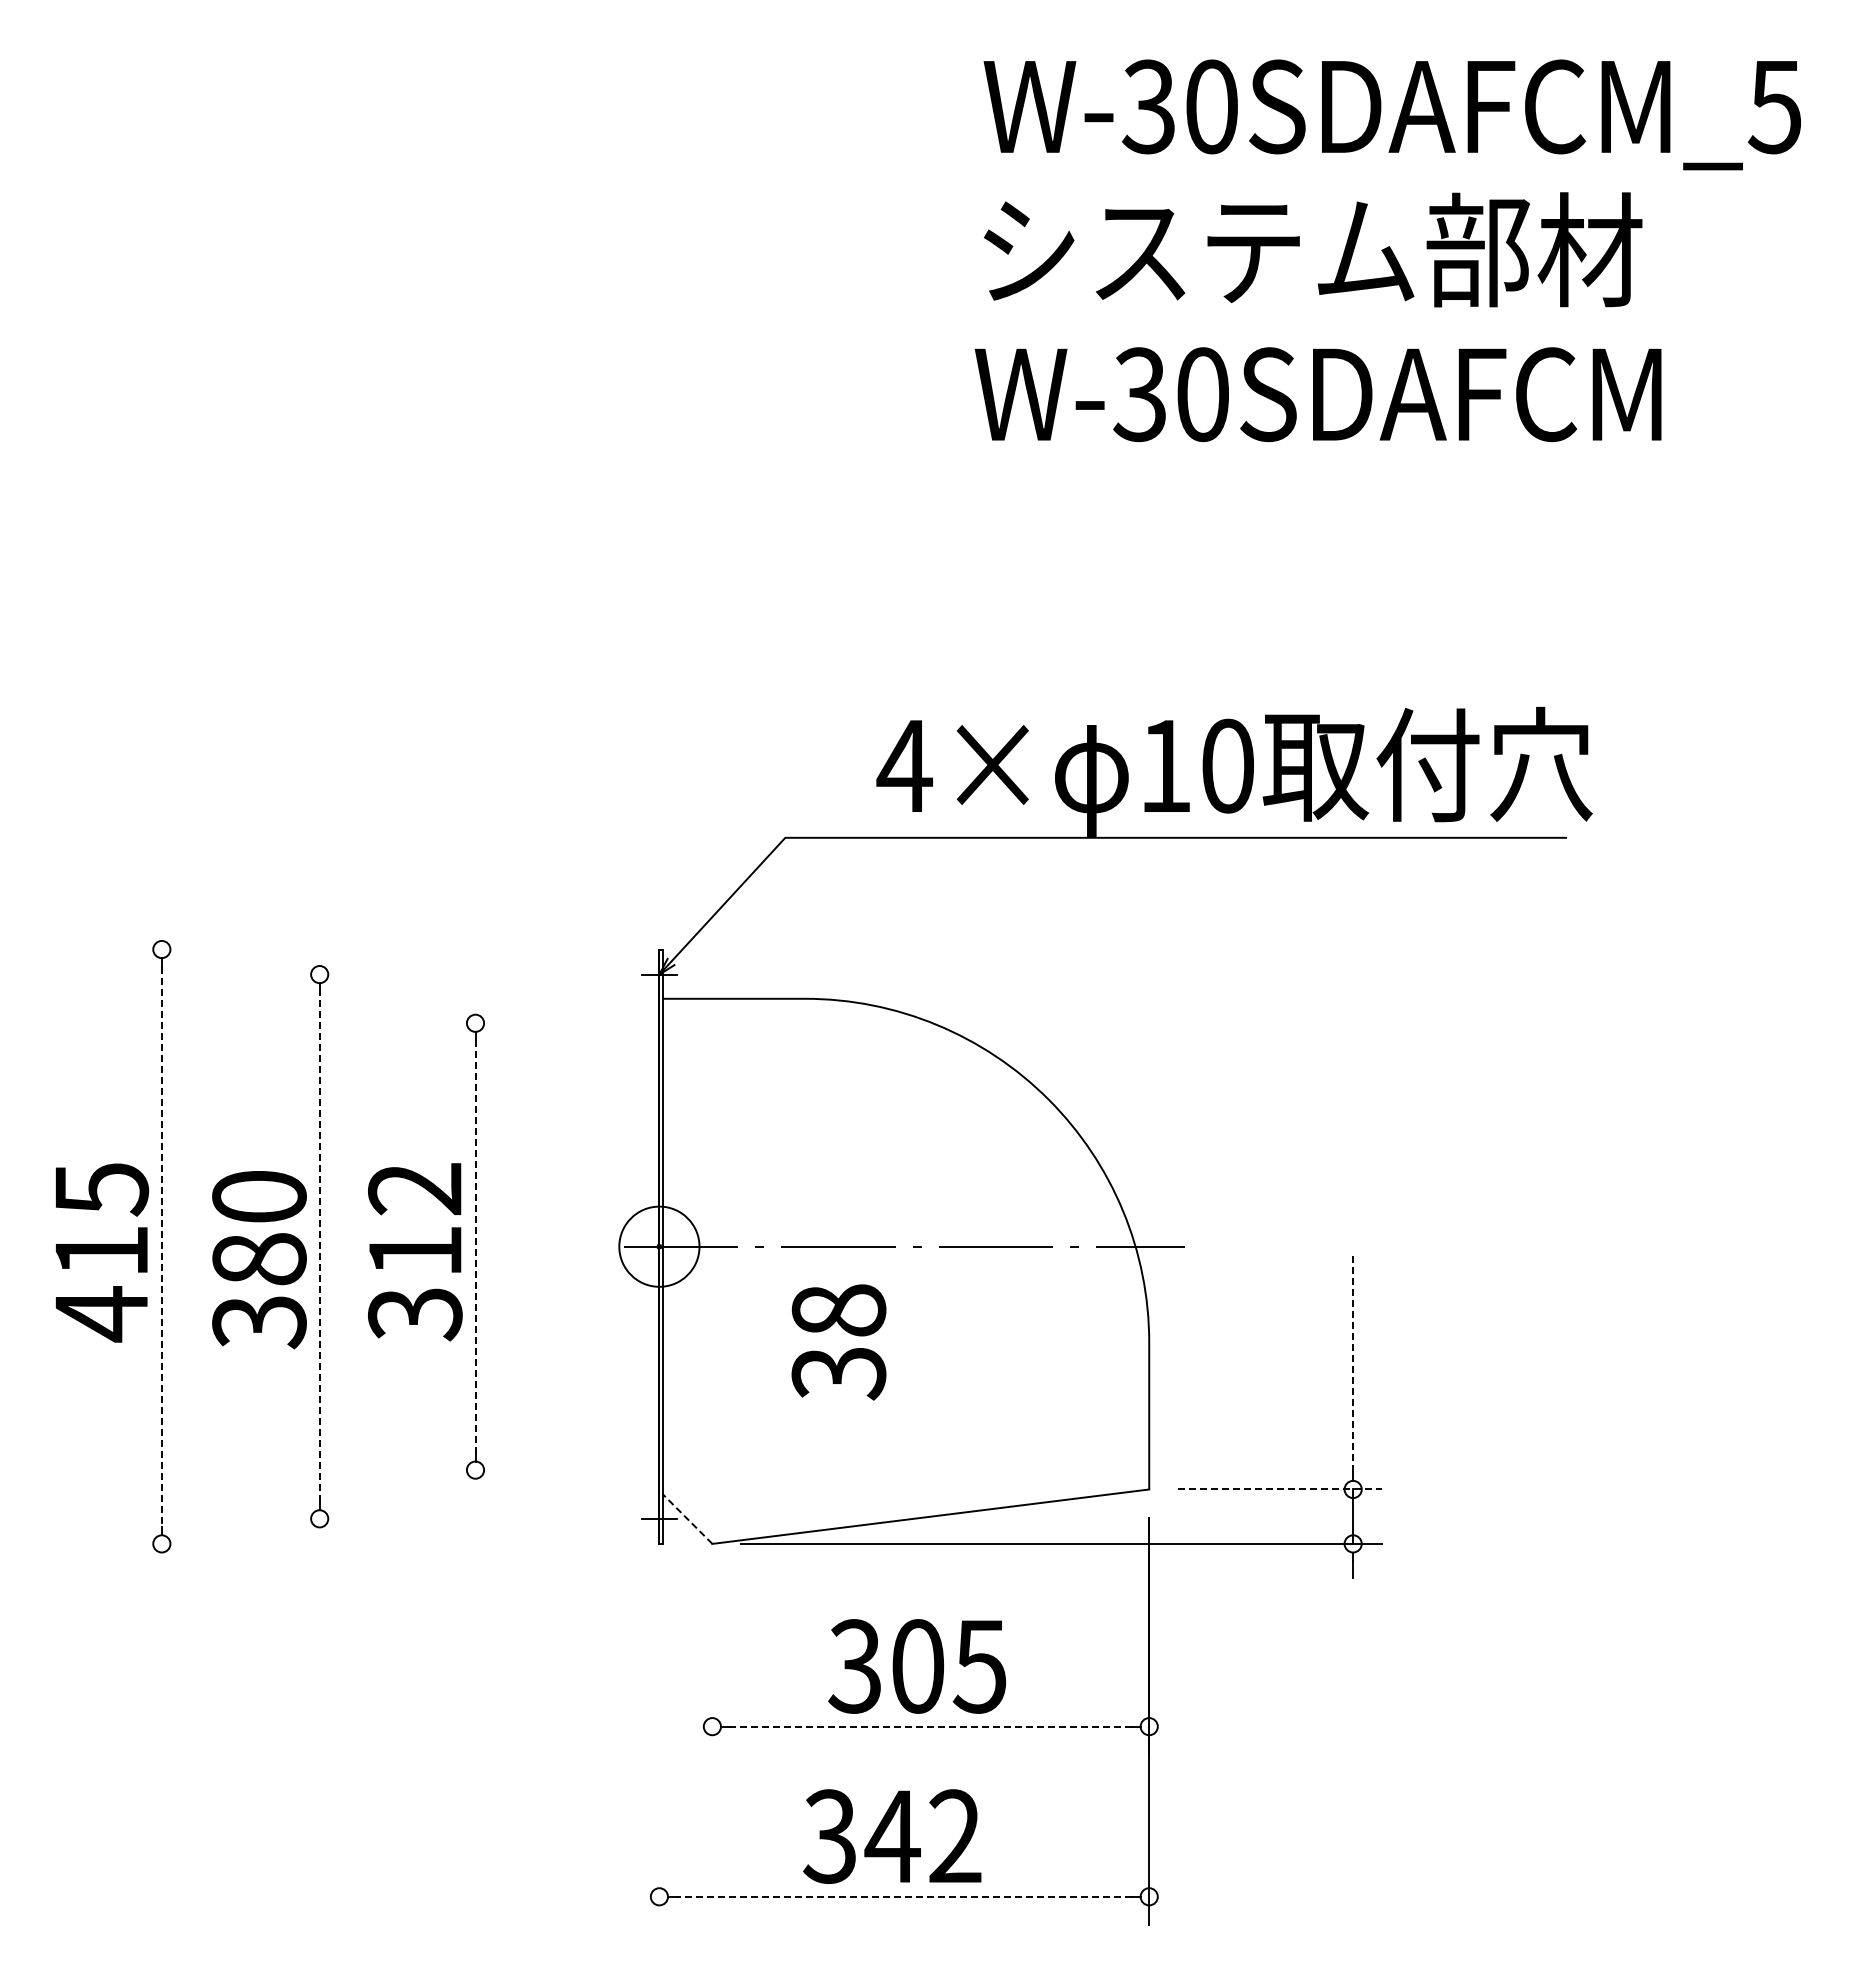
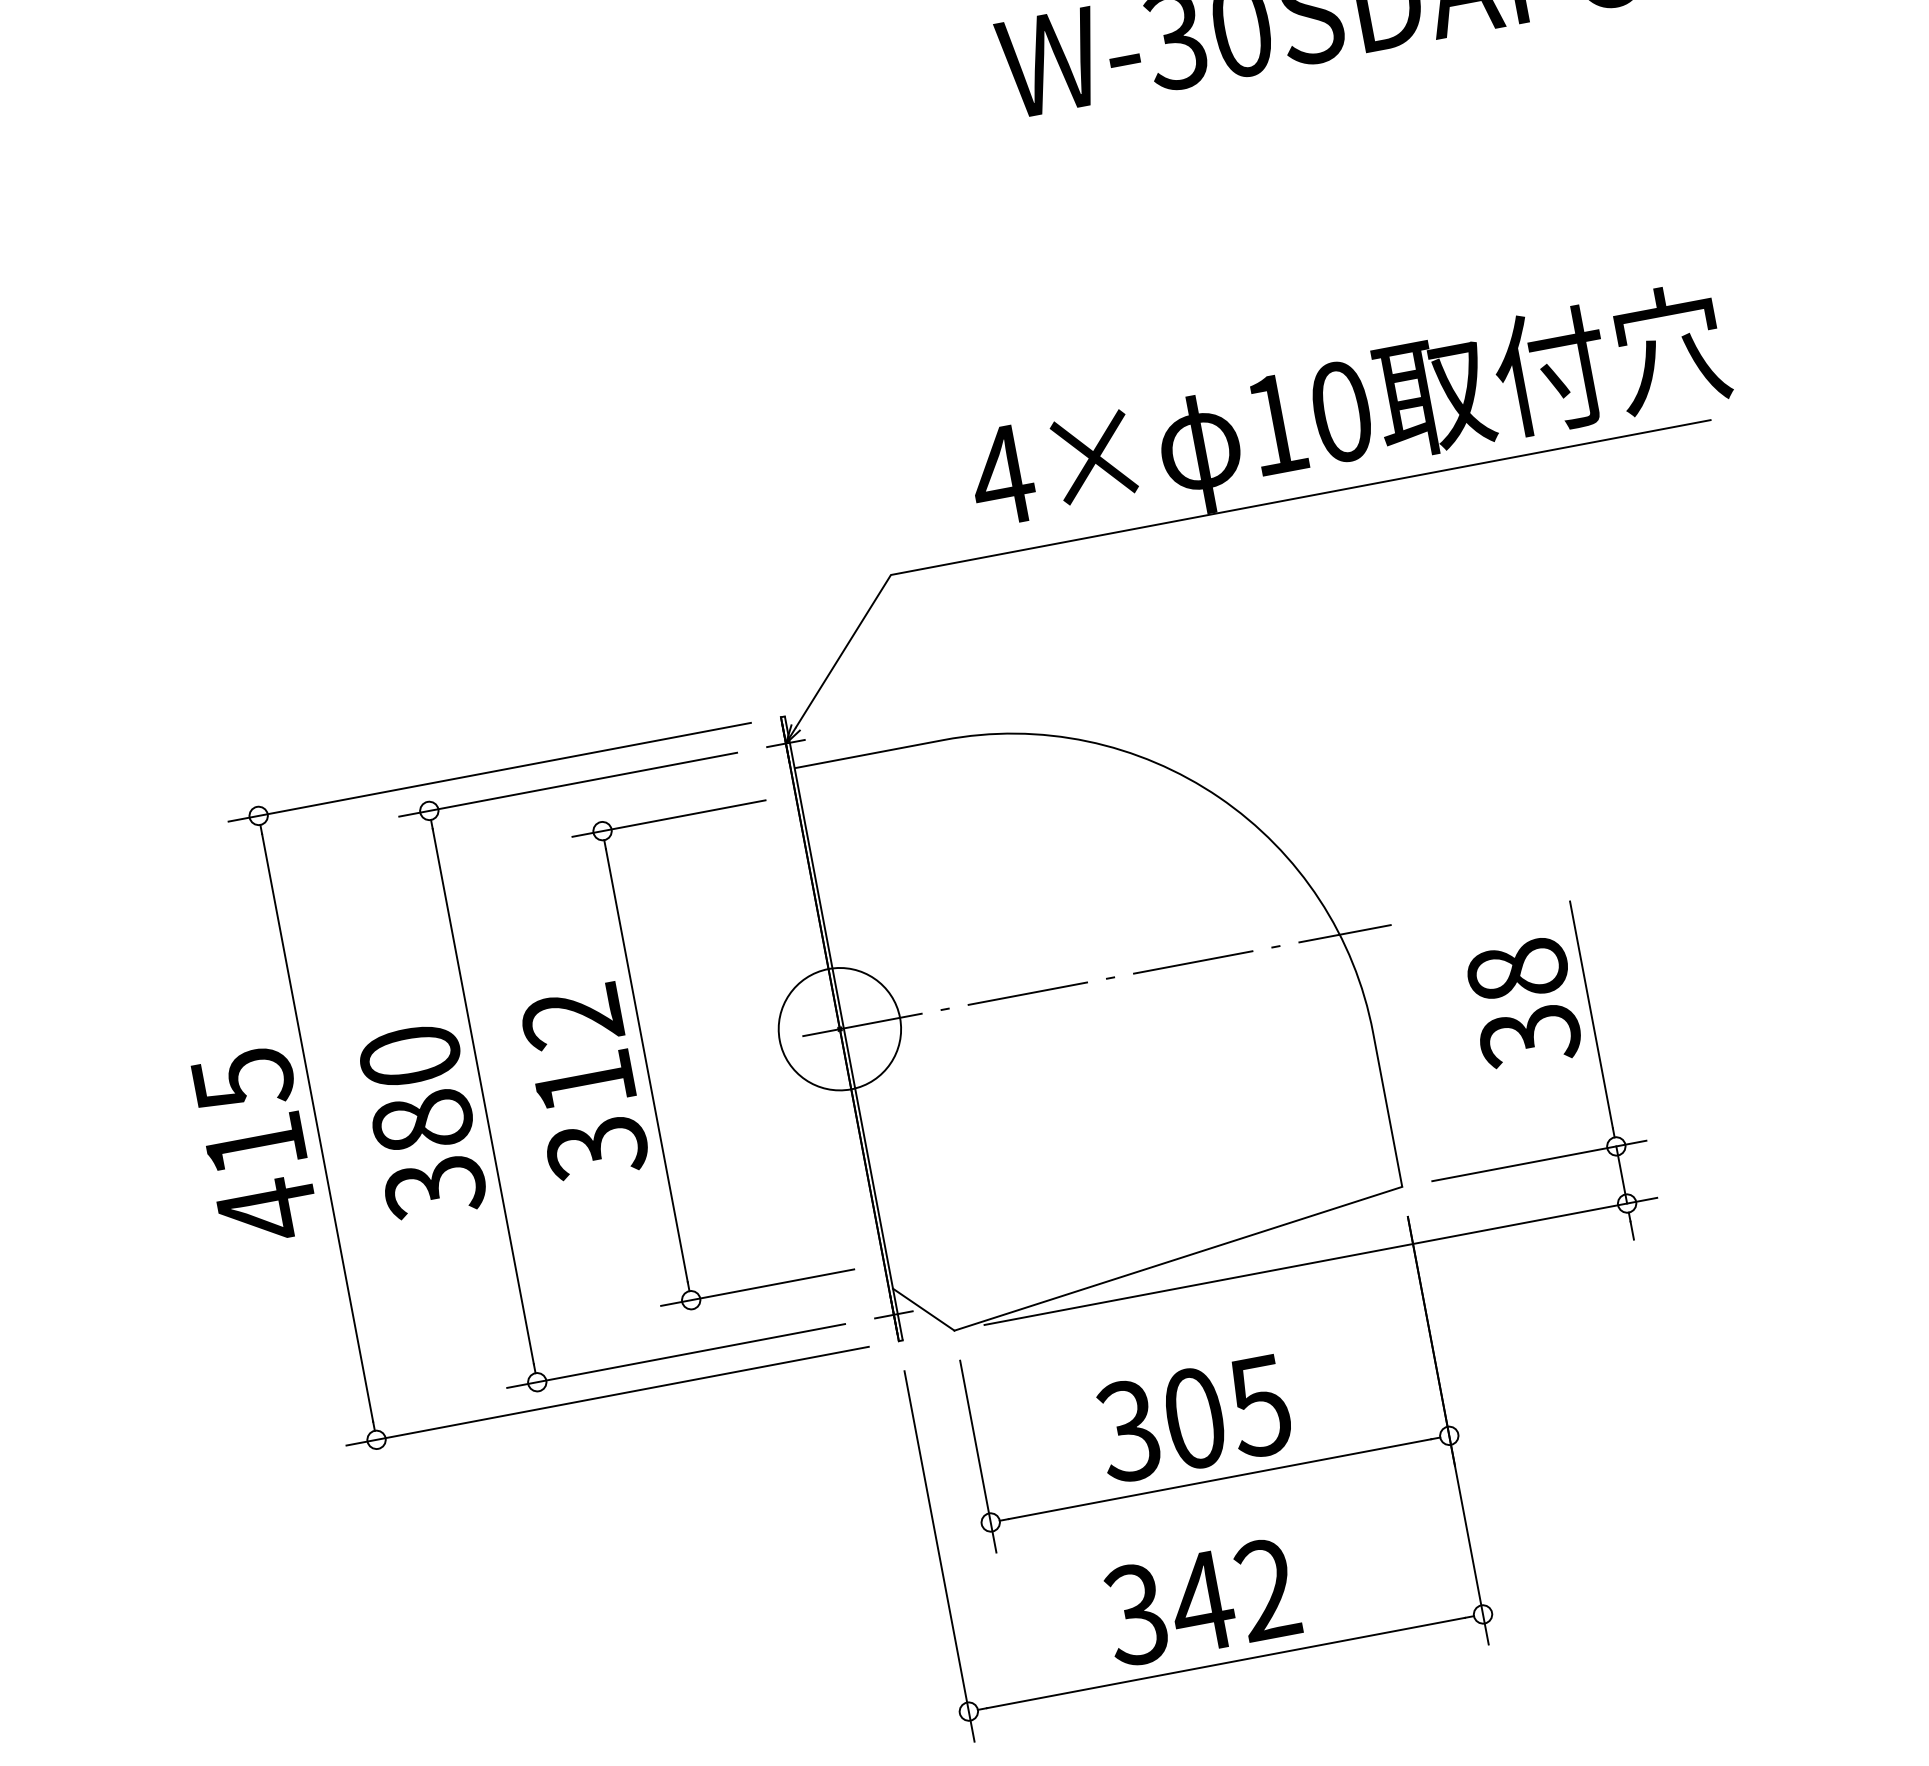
line: (381, 949) -> (489, 772), added
line: (451, 974) -> (567, 784), added
line: (538, 1023) -> (668, 818), added
line: (161, 1246) -> (317, 1127), dashed -> solid
line: (319, 1246) -> (483, 1096), dashed -> solid
circle: (659, 1246) -> (839, 1028), size x1.43
line: (475, 1247) -> (647, 1066), dashed -> solid
text: (838, 1342) -> (1523, 1004), moved
line: (1353, 1363) -> (1591, 1014), dashed -> solid
line: (538, 1470) -> (757, 1288), added
line: (1279, 1489) -> (1538, 1161), dashed -> solid
line: (451, 1518) -> (675, 1355), added
line: (687, 1519) -> (923, 1309), dashed -> solid
line: (381, 1543) -> (607, 1395), added
line: (712, 1663) -> (978, 1456), added
line: (930, 1726) -> (1219, 1479), dashed -> solid
line: (659, 1748) -> (939, 1555), added
line: (904, 1896) -> (1226, 1662), dashed -> solid

